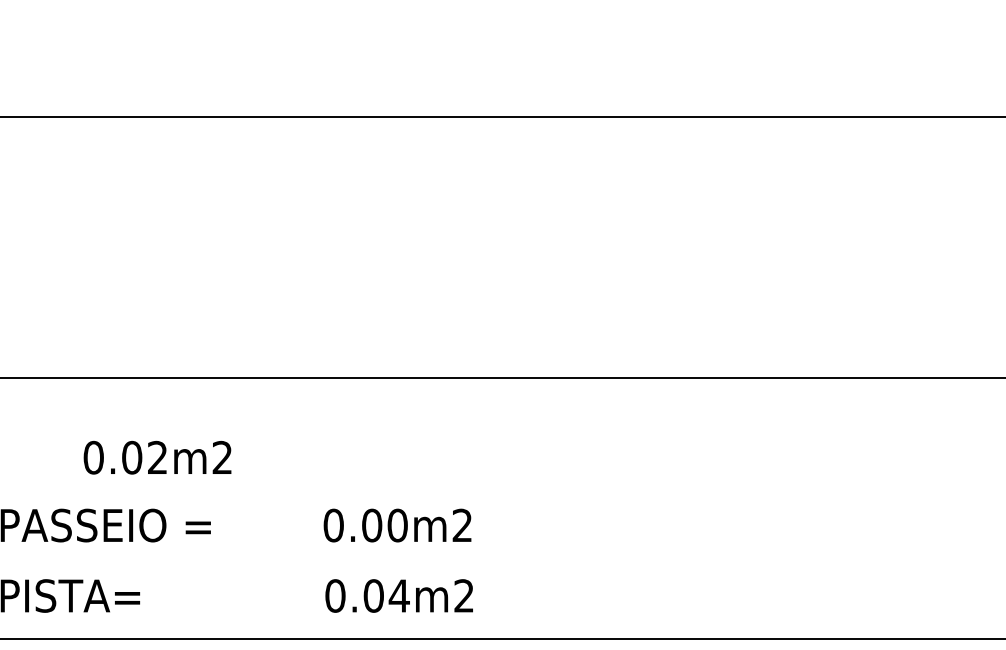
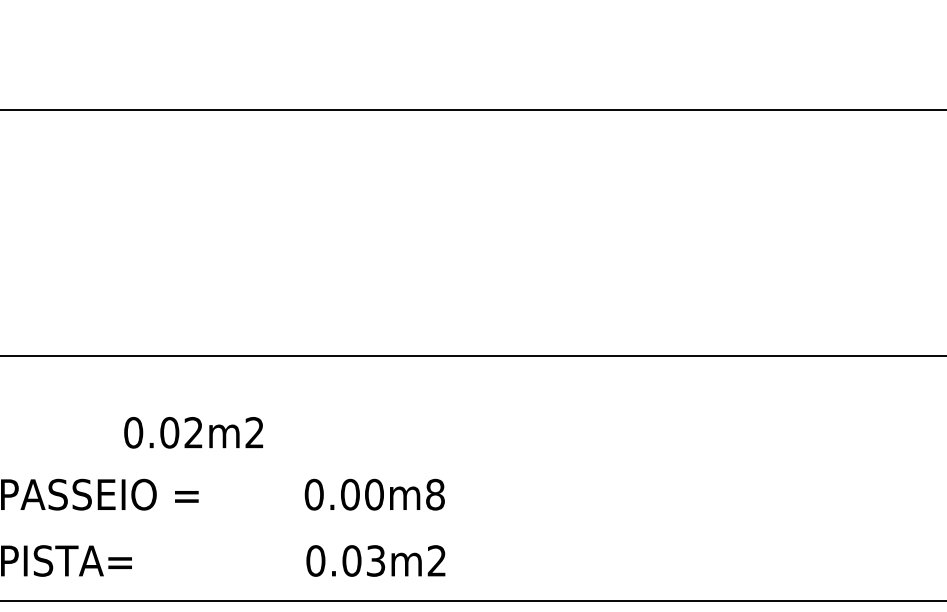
text: (157, 457) -> (193, 432), moved
text: (462, 525) -> (435, 494), 0.00m2 -> 0.00m8
text: (398, 595) -> (375, 560), 0.04m2 -> 0.03m2

